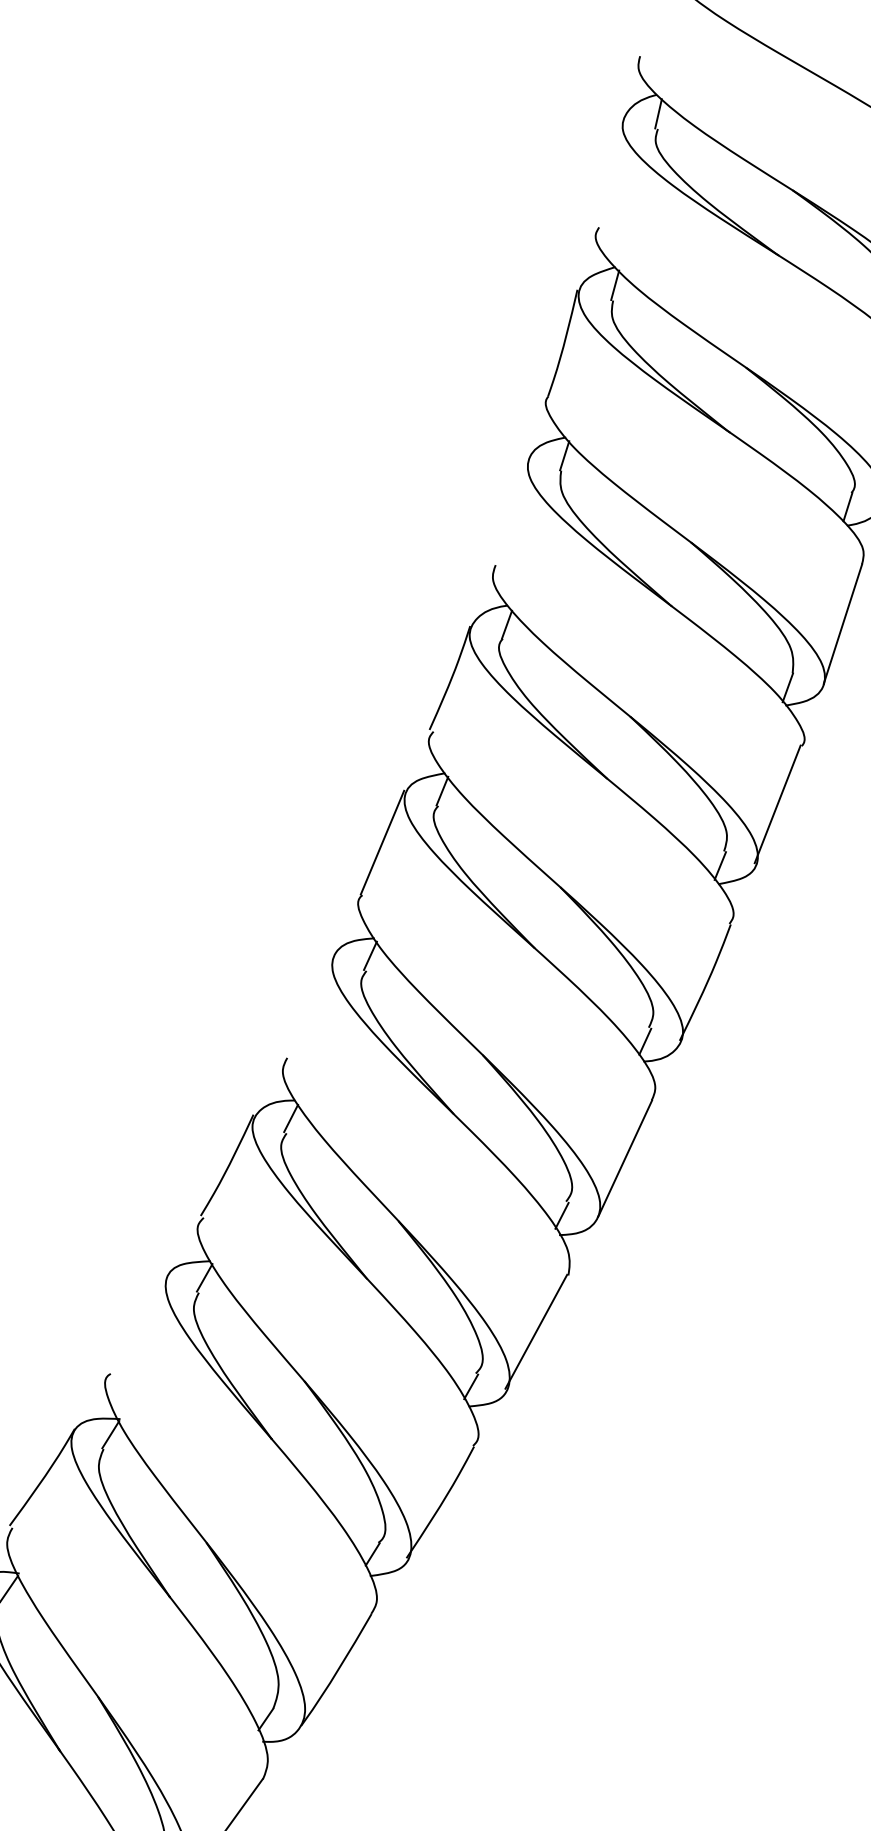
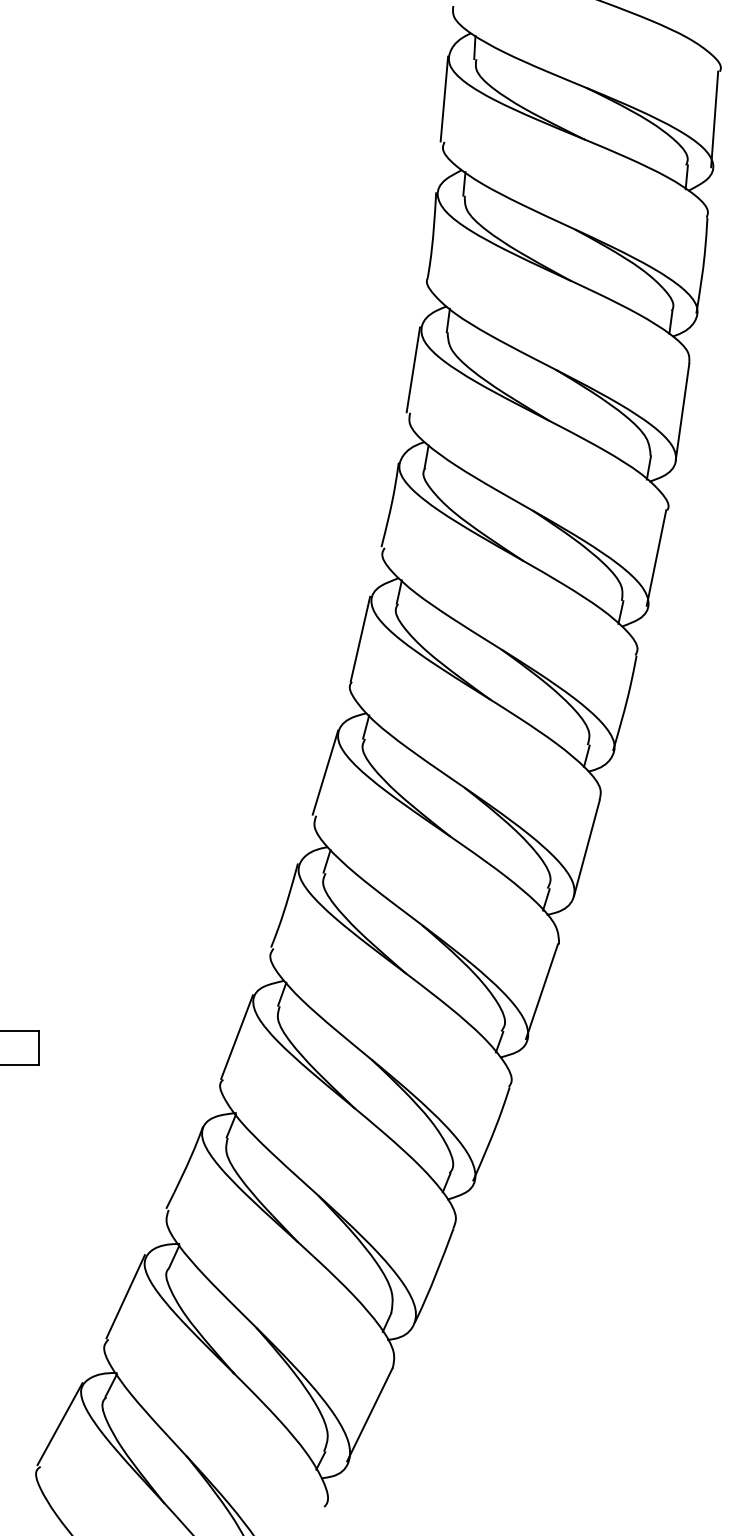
line: (608, 172) -> (444, 98), added
line: (509, 510) -> (413, 369), added
line: (308, 1004) -> (325, 772), added
line: (137, 1321) -> (236, 1036), added

